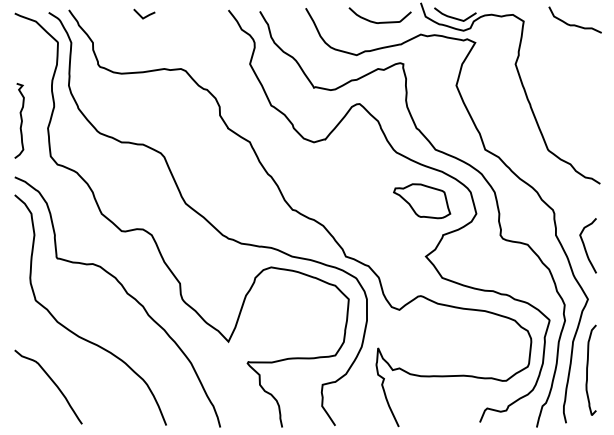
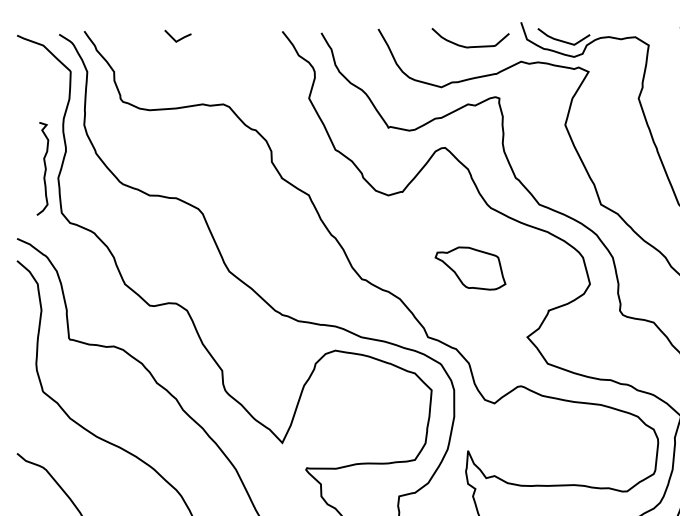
curve: (20, 119) -> (44, 167), moved
part: (422, 201) -> (471, 268), moved

